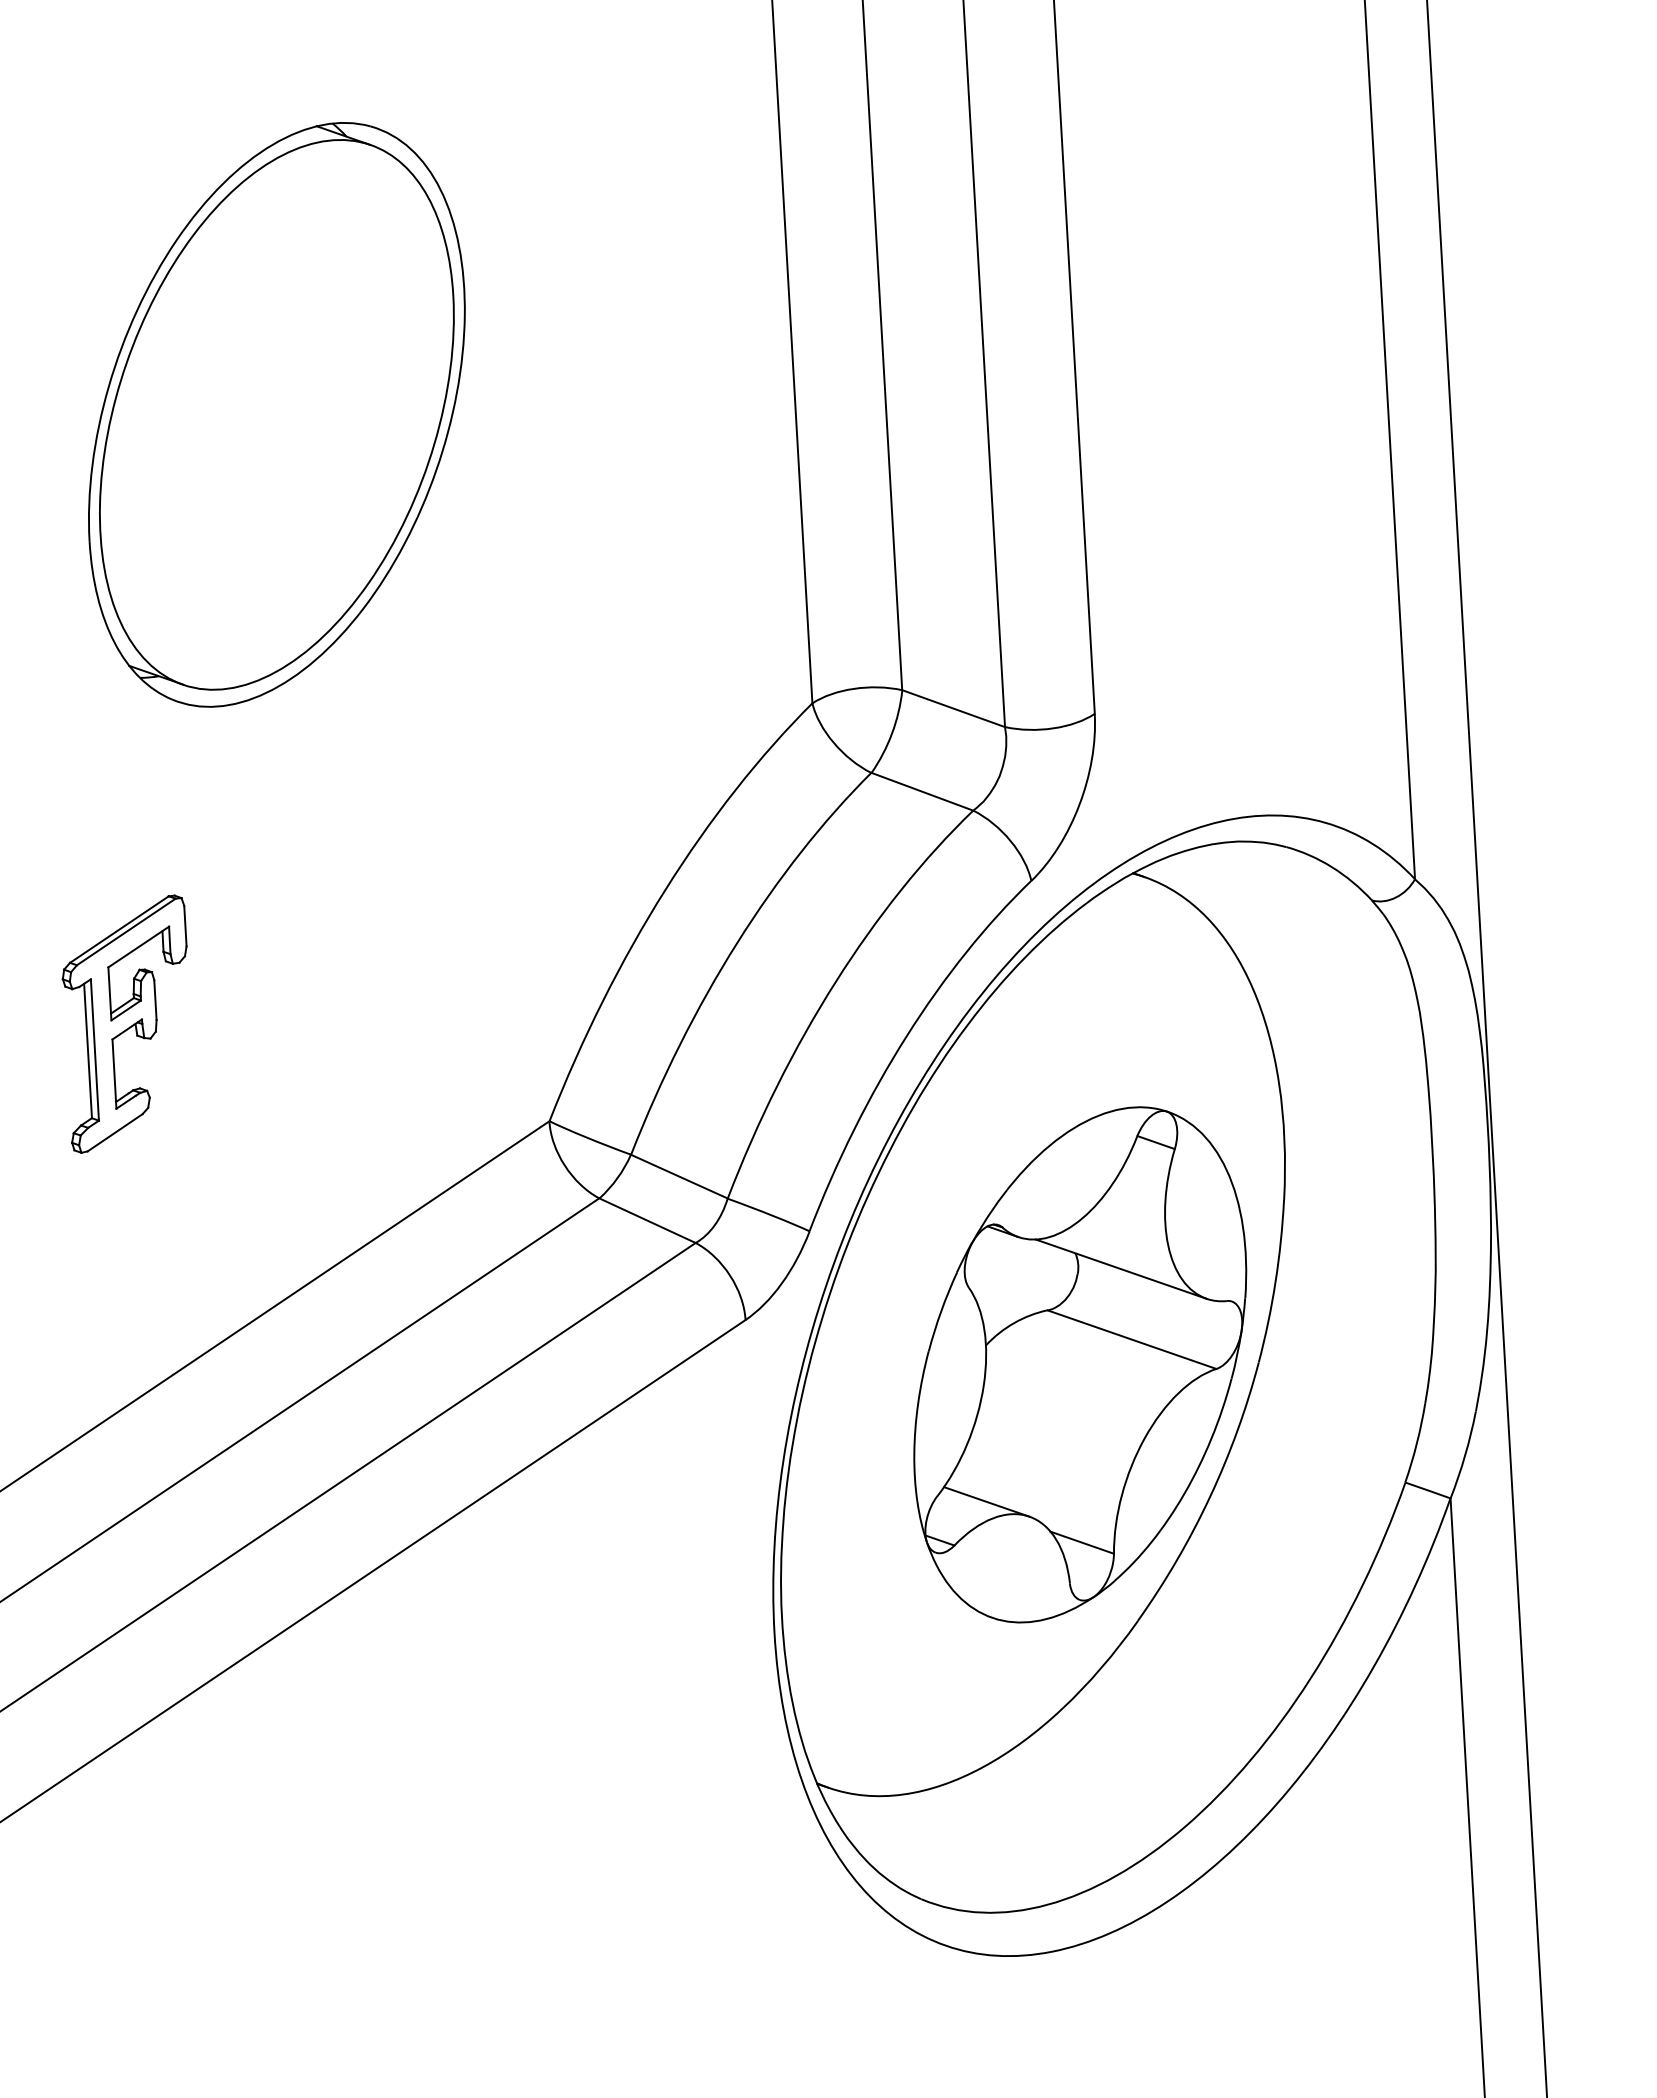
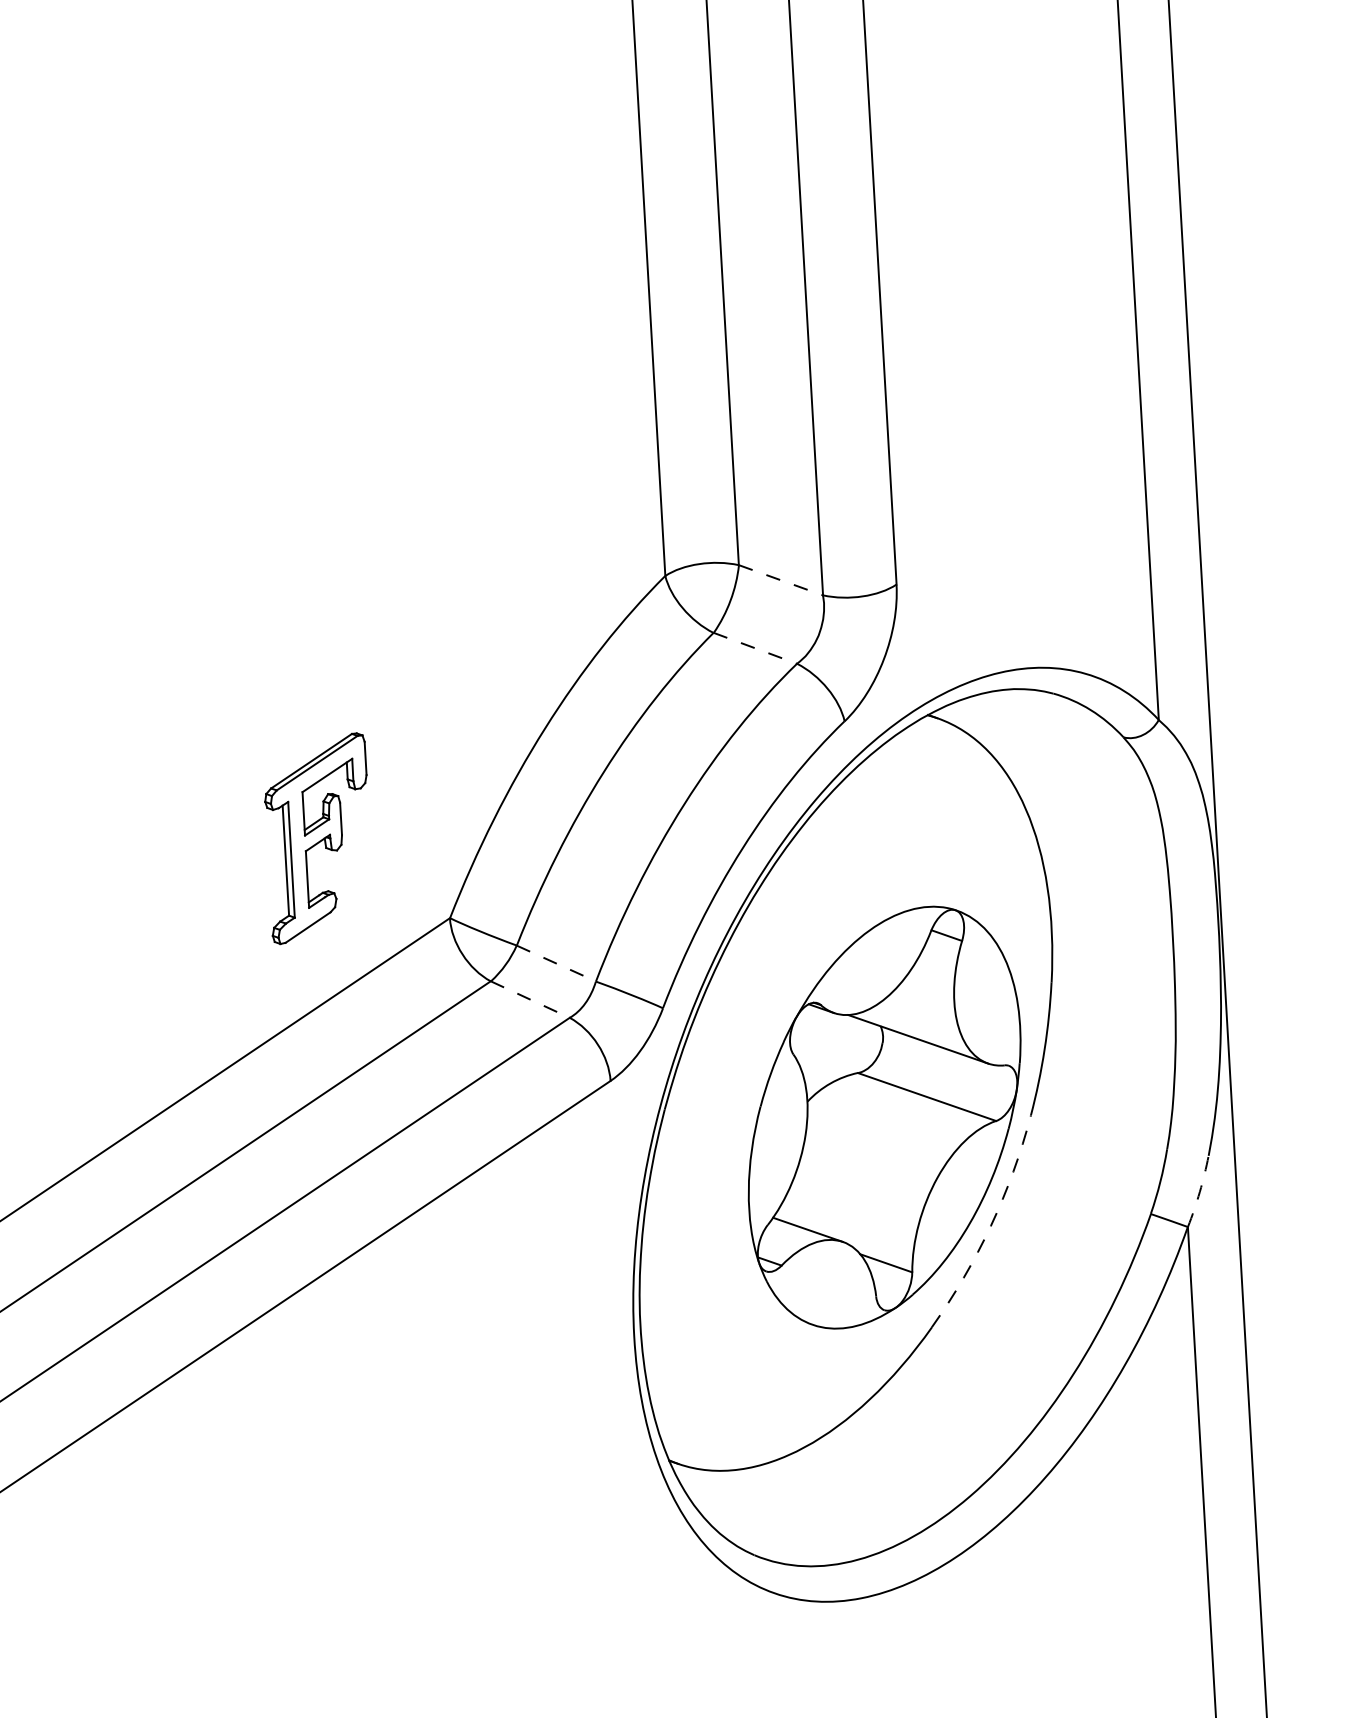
part: (276, 414) -> (226, 339), removed
line: (953, 708) -> (780, 580), solid -> dashed
line: (922, 791) -> (755, 648), solid -> dashed
part: (124, 1023) -> (315, 838), moved
line: (679, 1176) -> (556, 963), solid -> dashed
line: (647, 1220) -> (530, 999), solid -> dashed
arc: (1465, 1455) -> (1200, 1191), solid -> dashed
arc: (1210, 1497) -> (991, 1226), solid -> dashed

